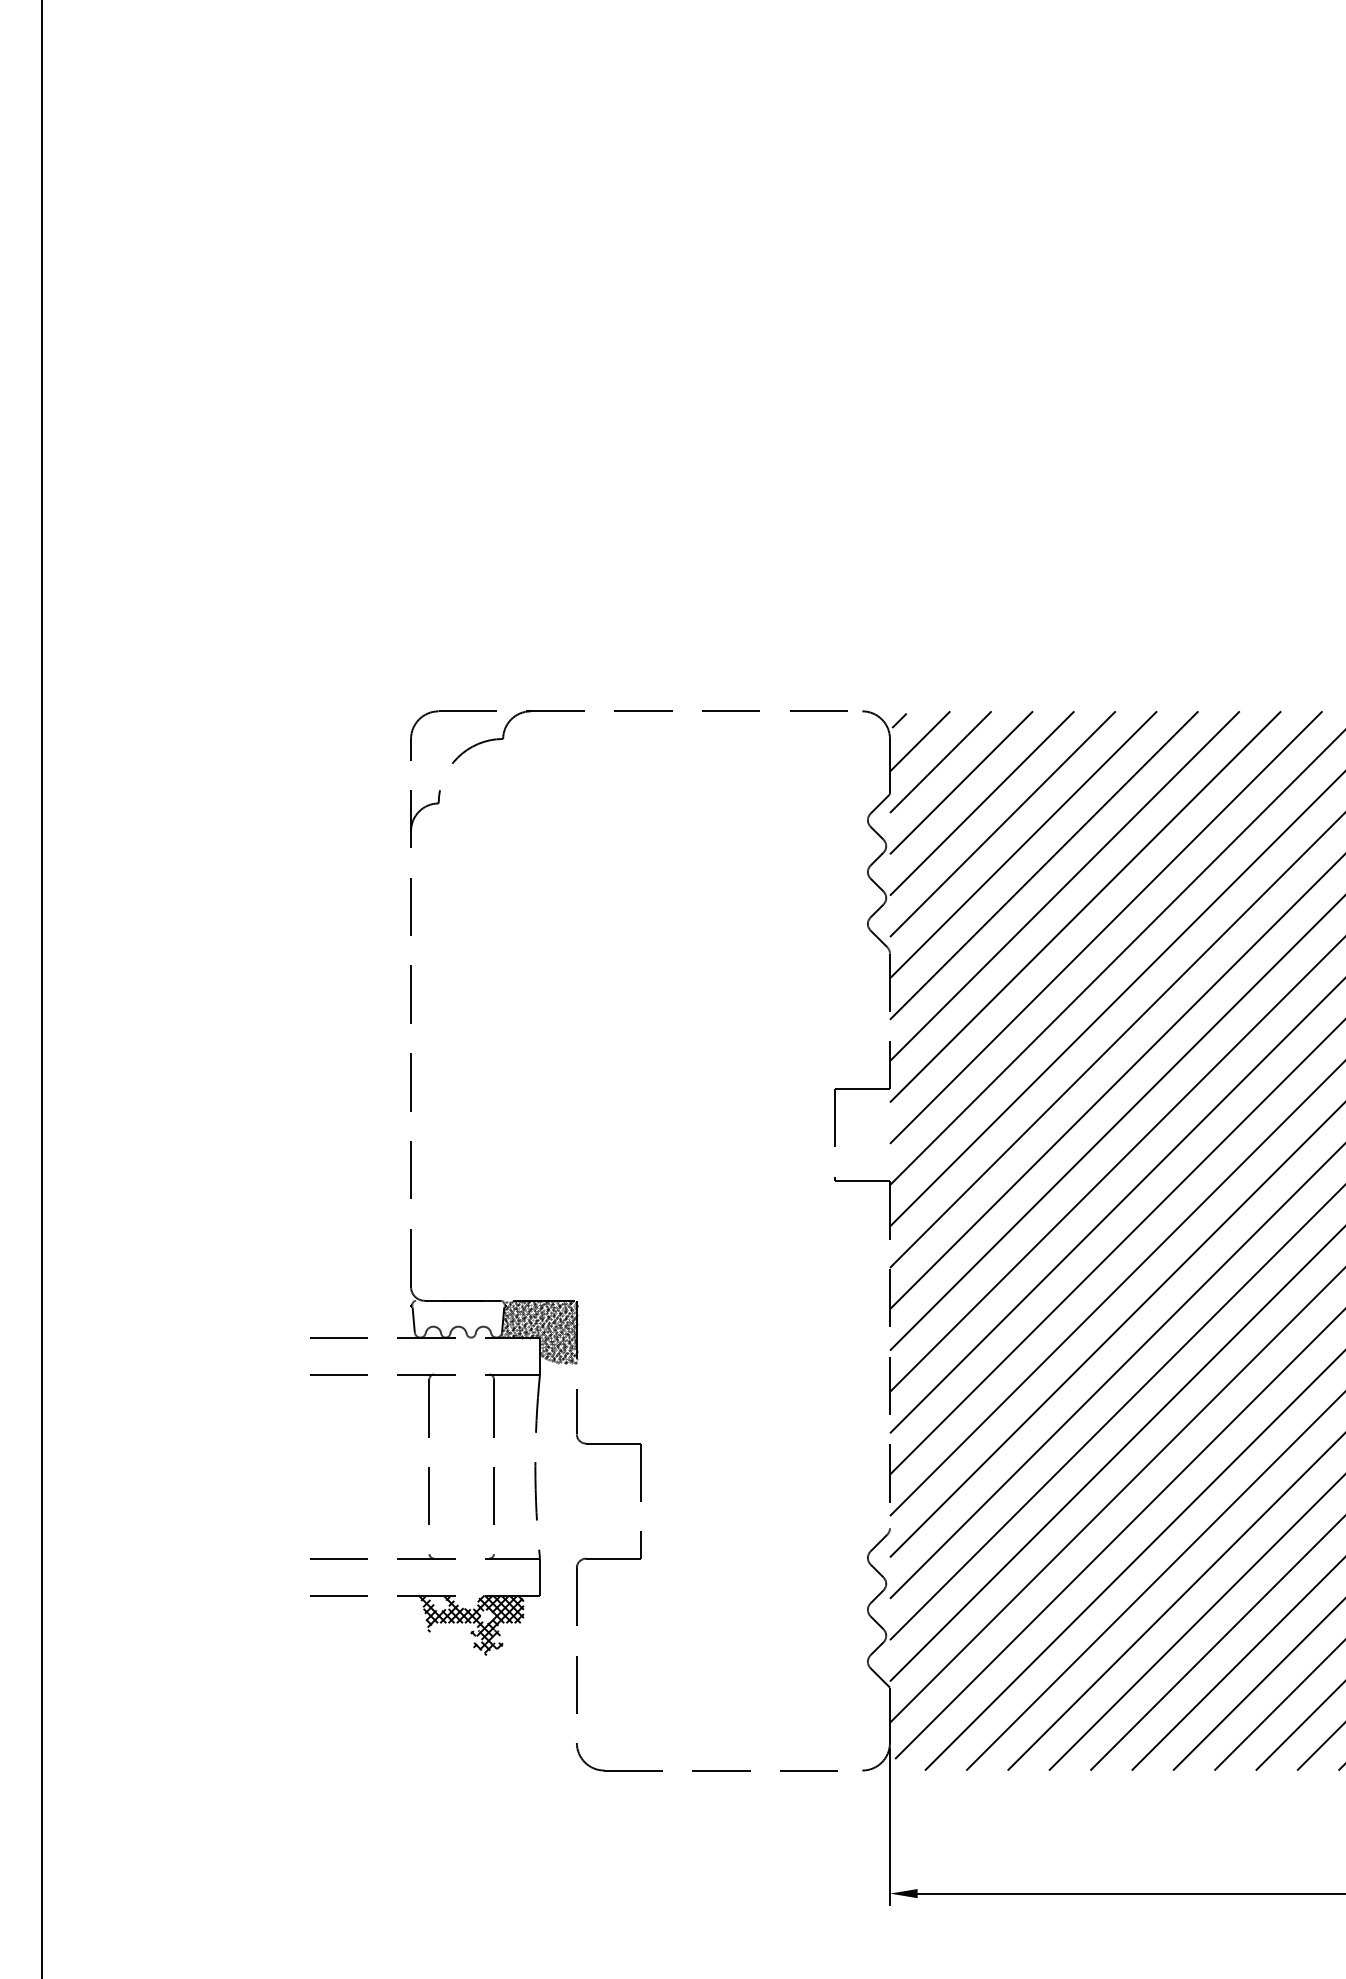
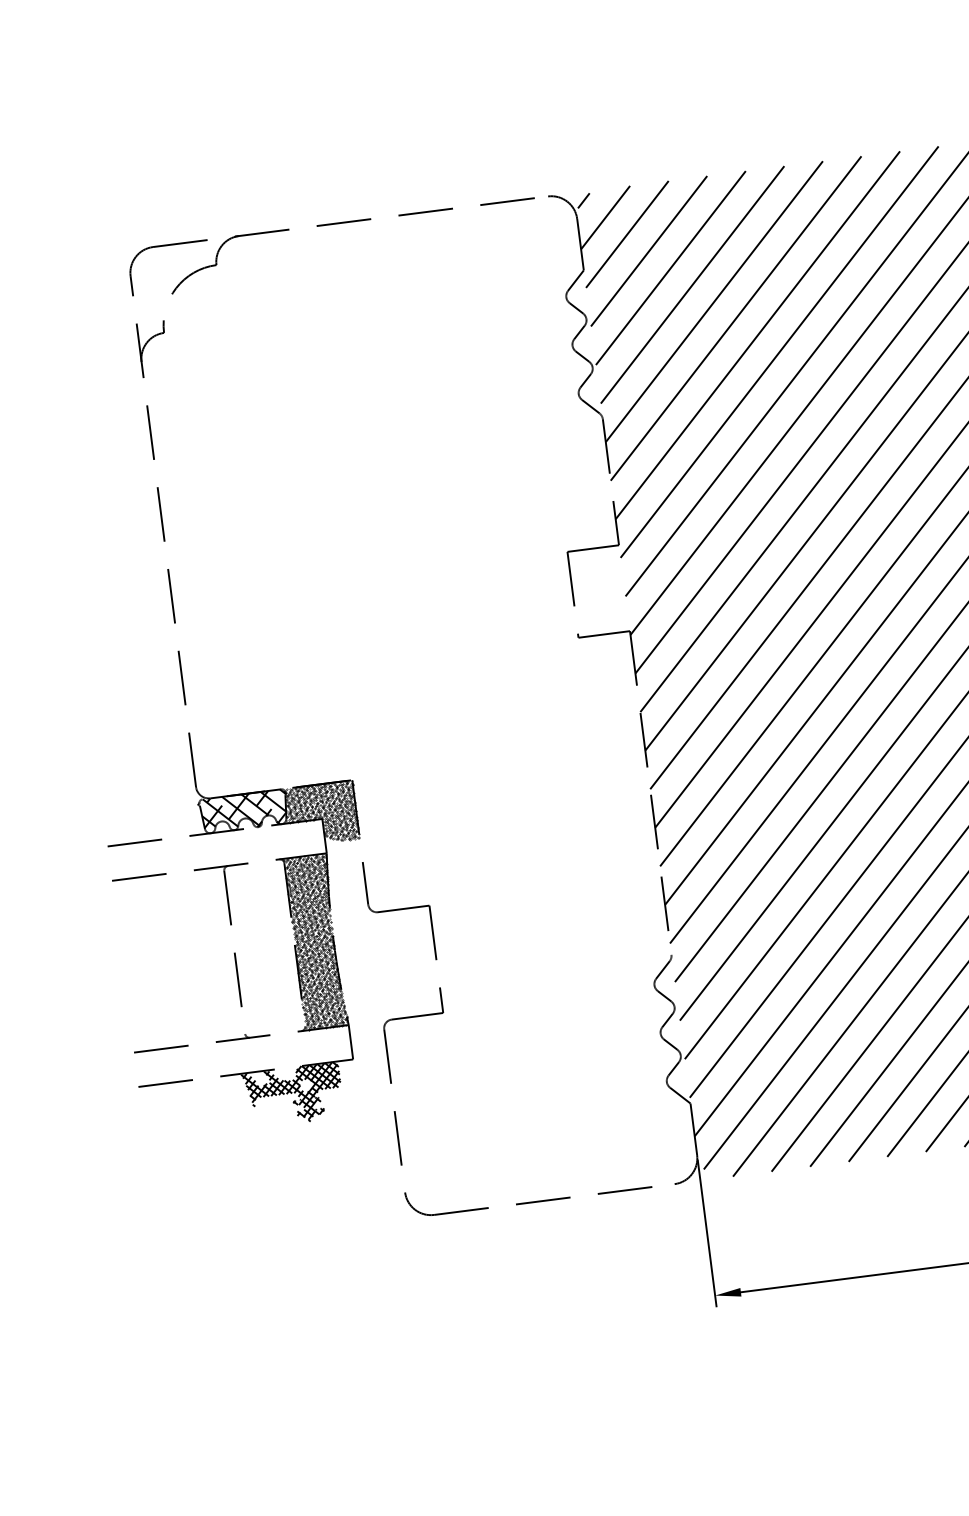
hatch: (459, 1318) -> (245, 810), added
hatch: (516, 1466) -> (315, 941), added

